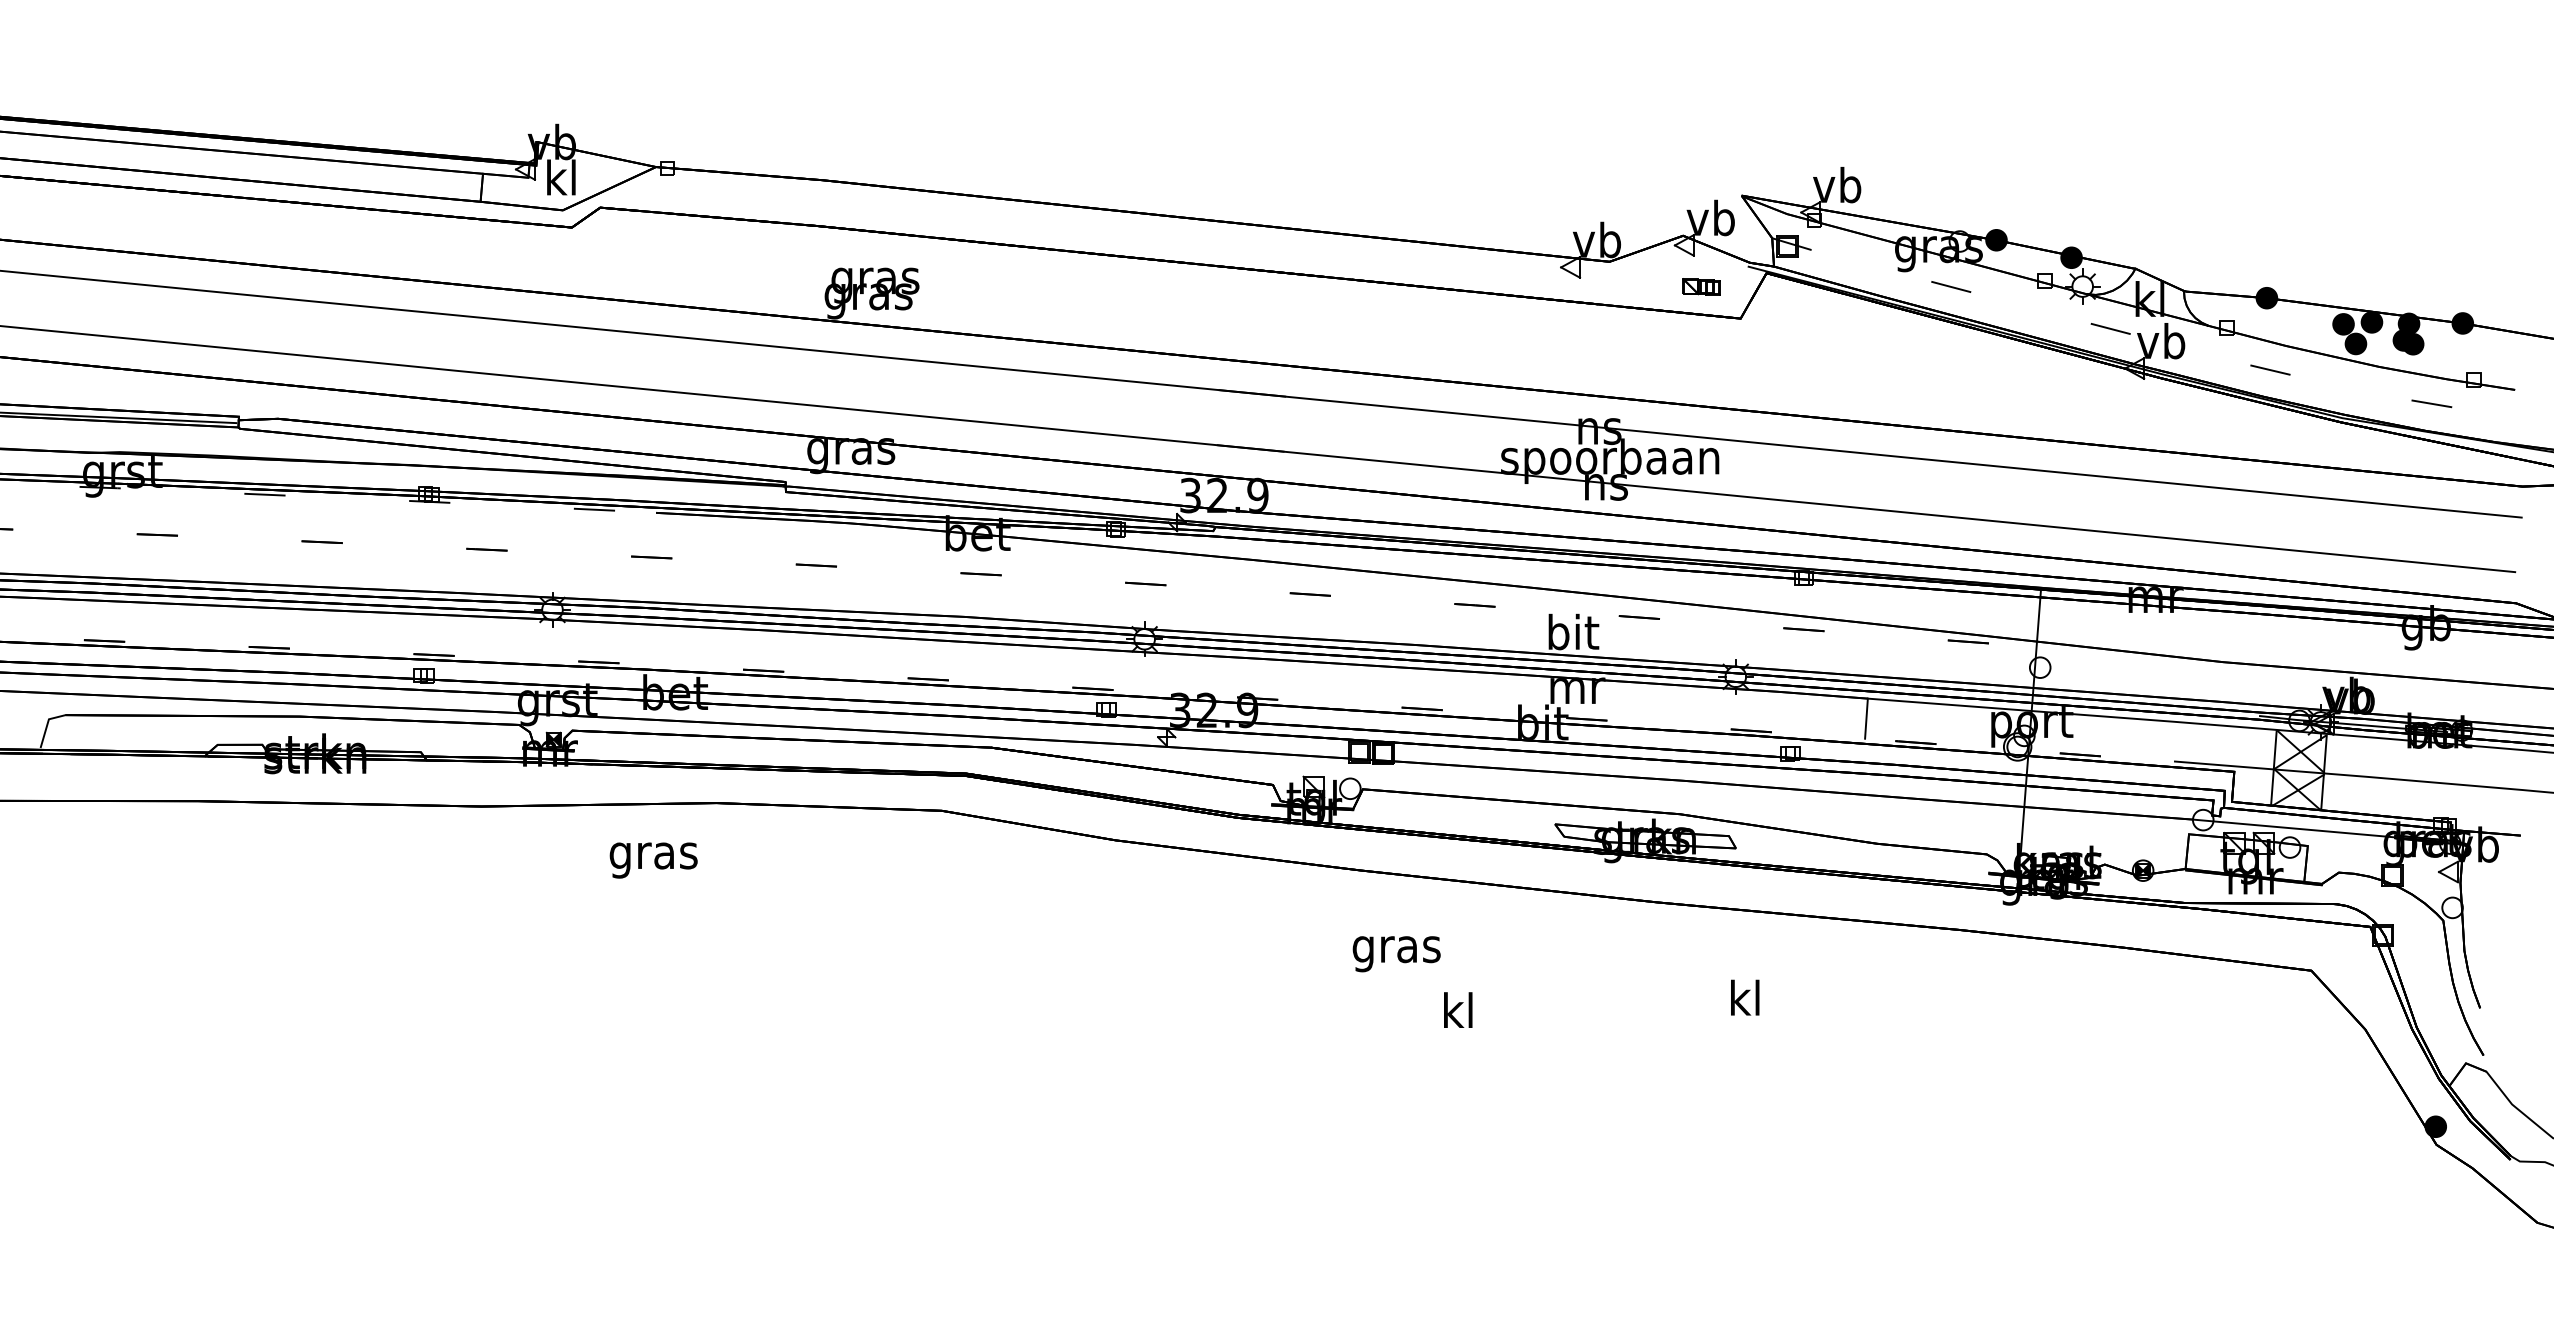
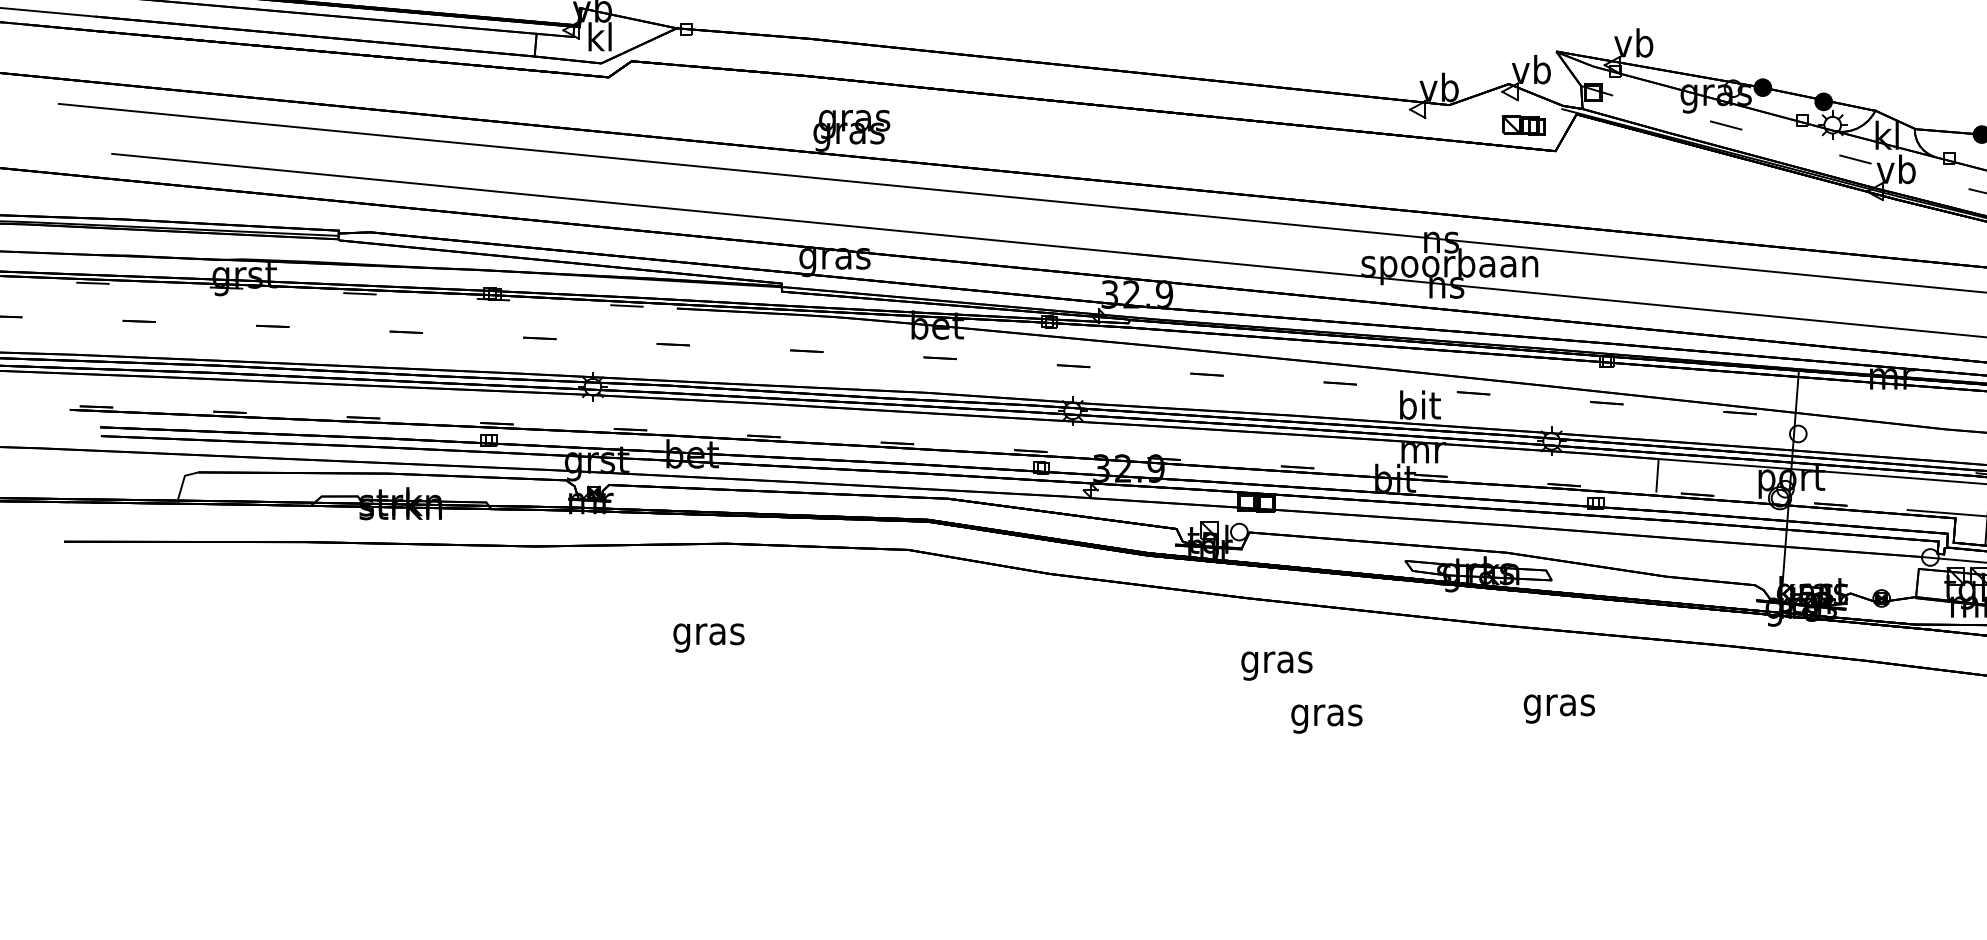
part: (1701, 286) -> (1523, 125), size x1.43
text: (653, 860) -> (708, 637), moved
text: (1745, 1002) -> (1559, 705), kl -> gras
text: (1458, 1014) -> (1326, 714), kl -> gras

